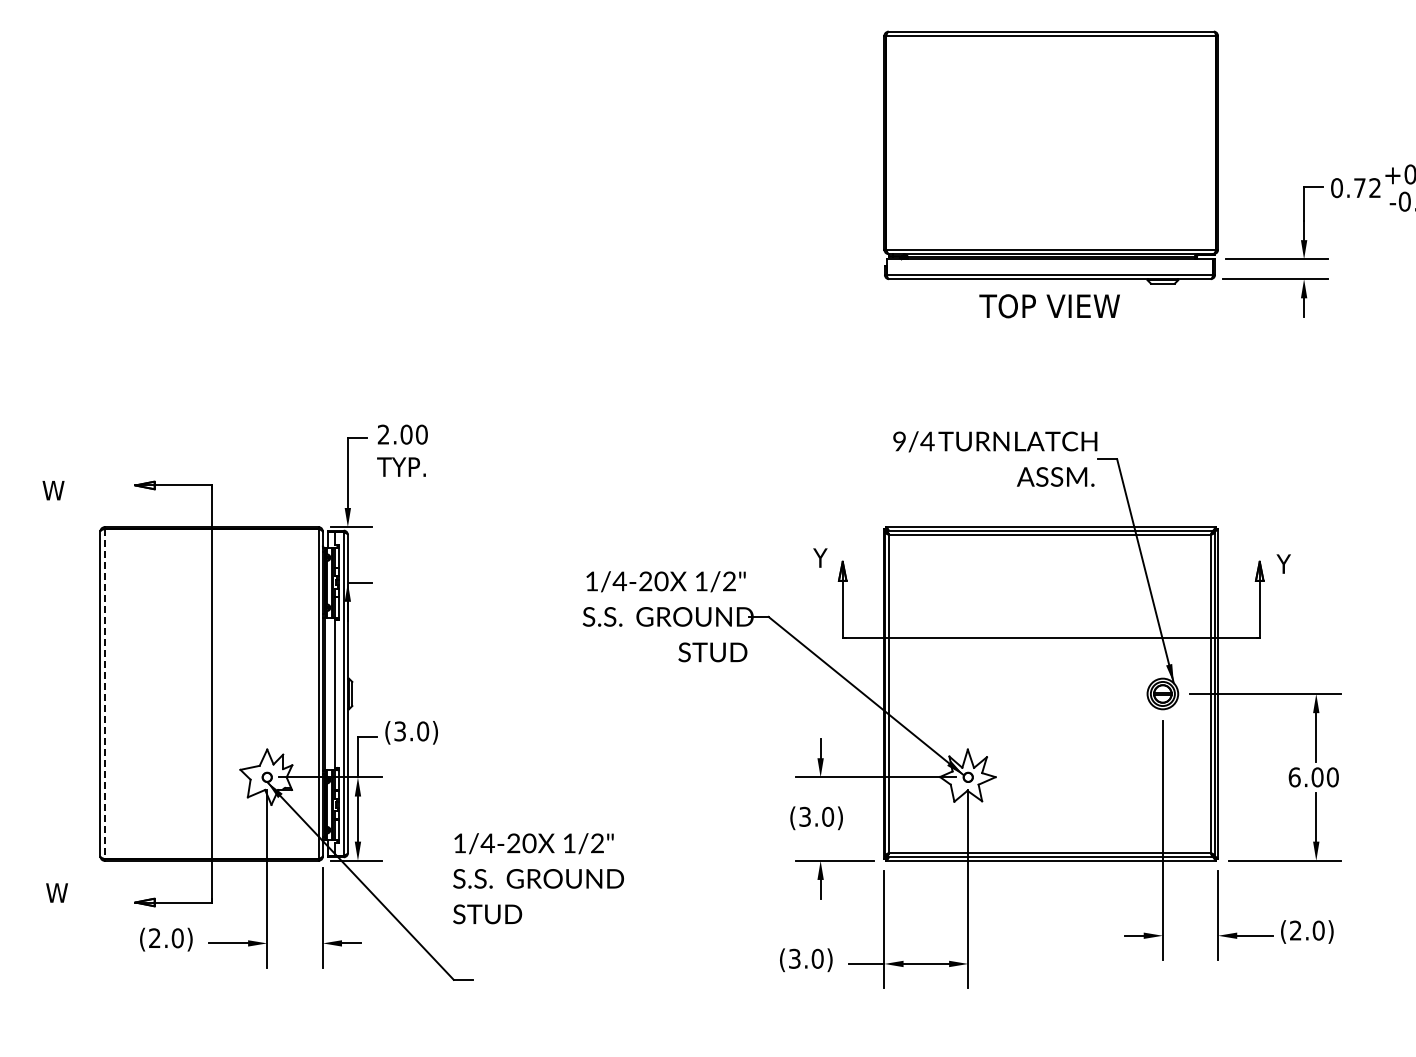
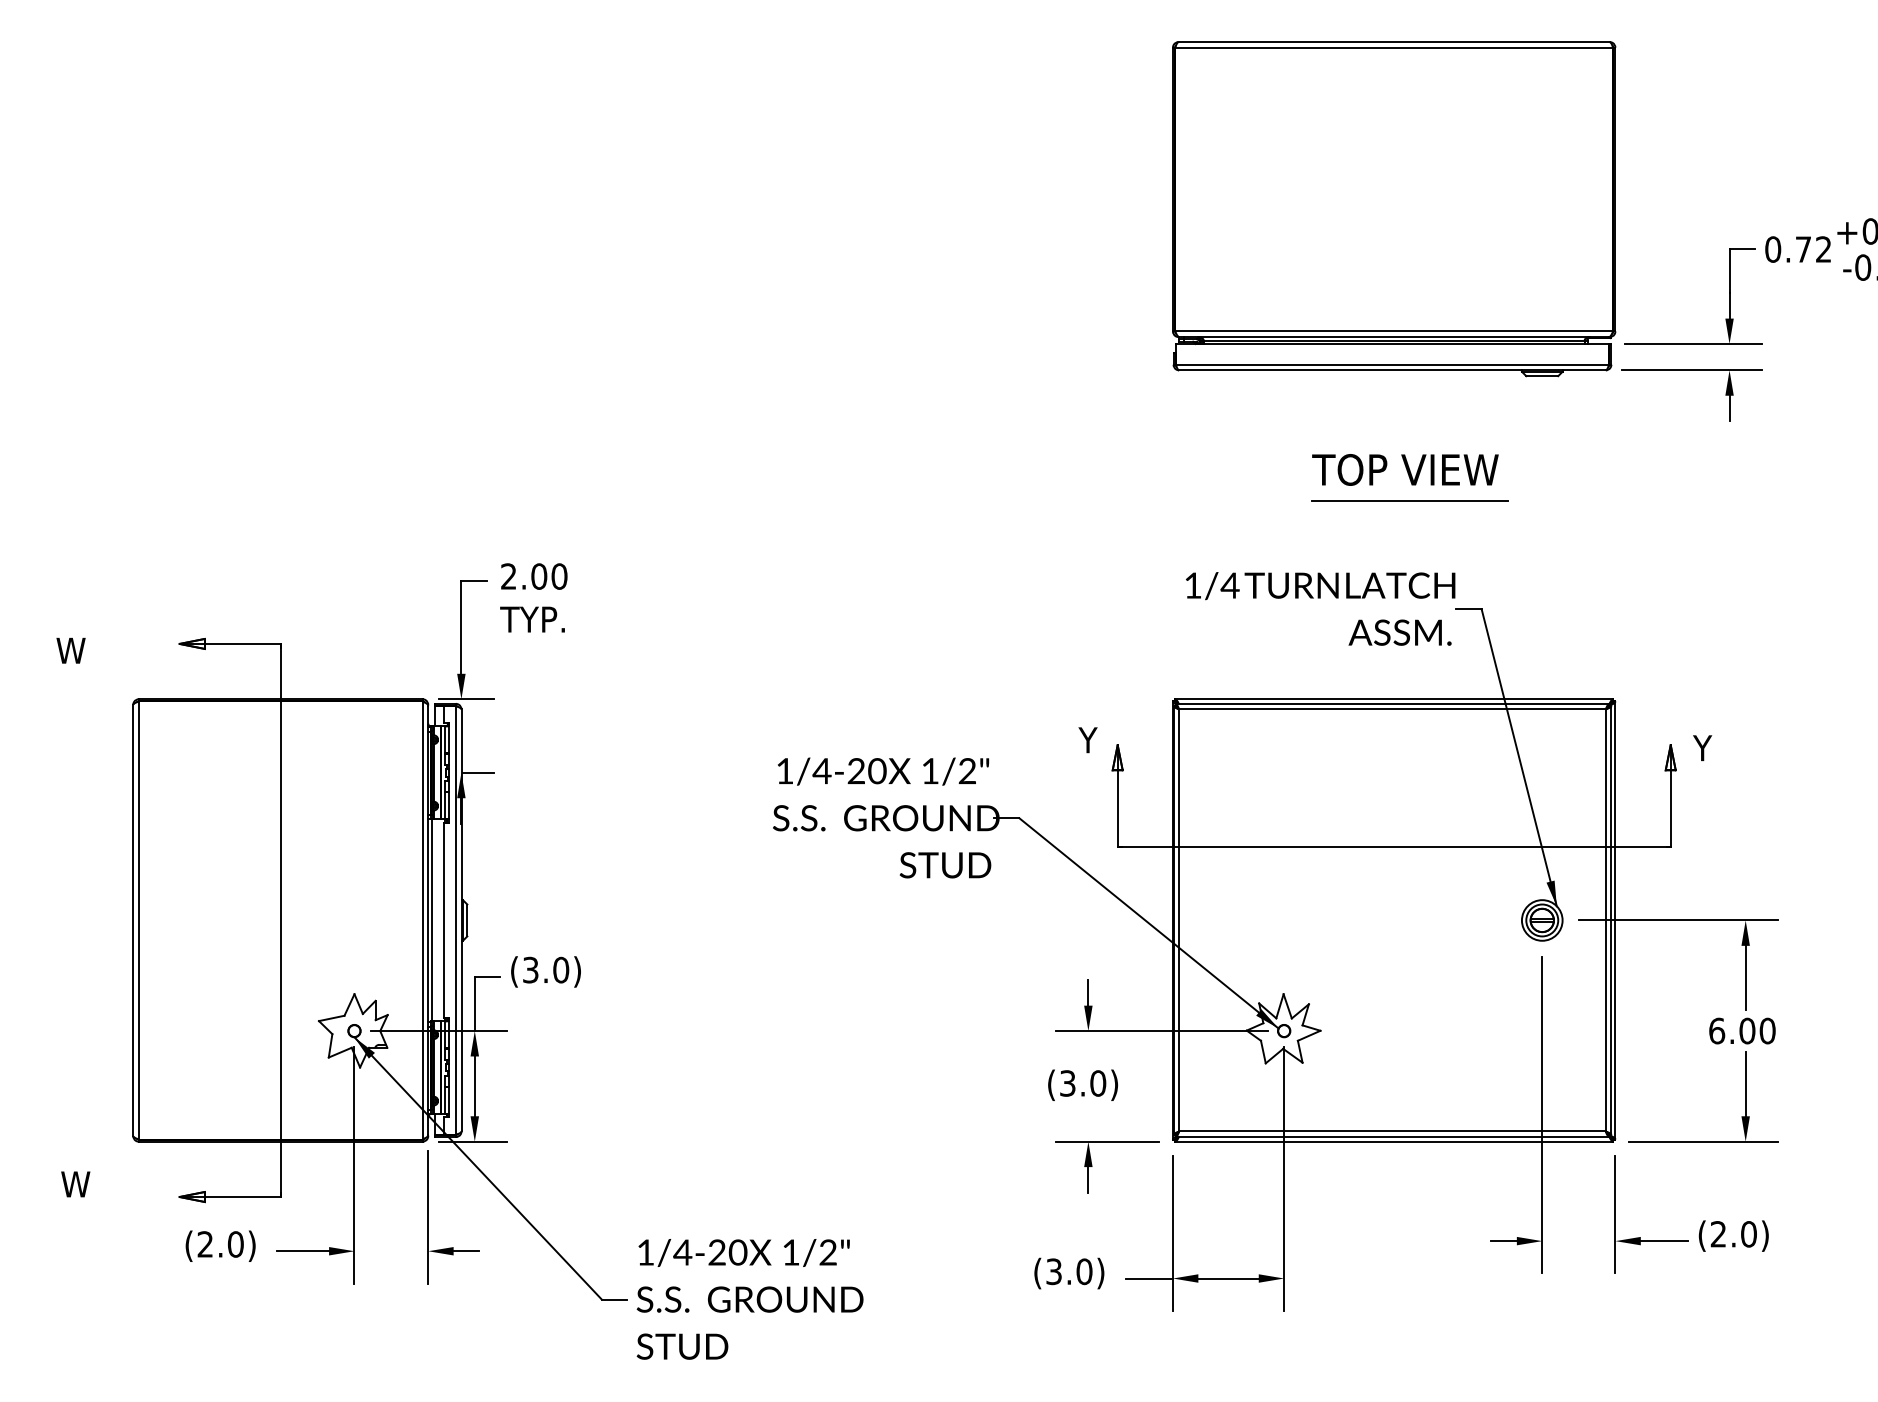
text: (1049, 306) -> (1405, 470), moved
line: (1062, 377) -> (1409, 500), added
text: (899, 441) -> (1192, 585), 9/4 -> 1/4
line: (104, 694) -> (138, 921), dashed -> solid
text: (538, 878) -> (750, 1299), moved

